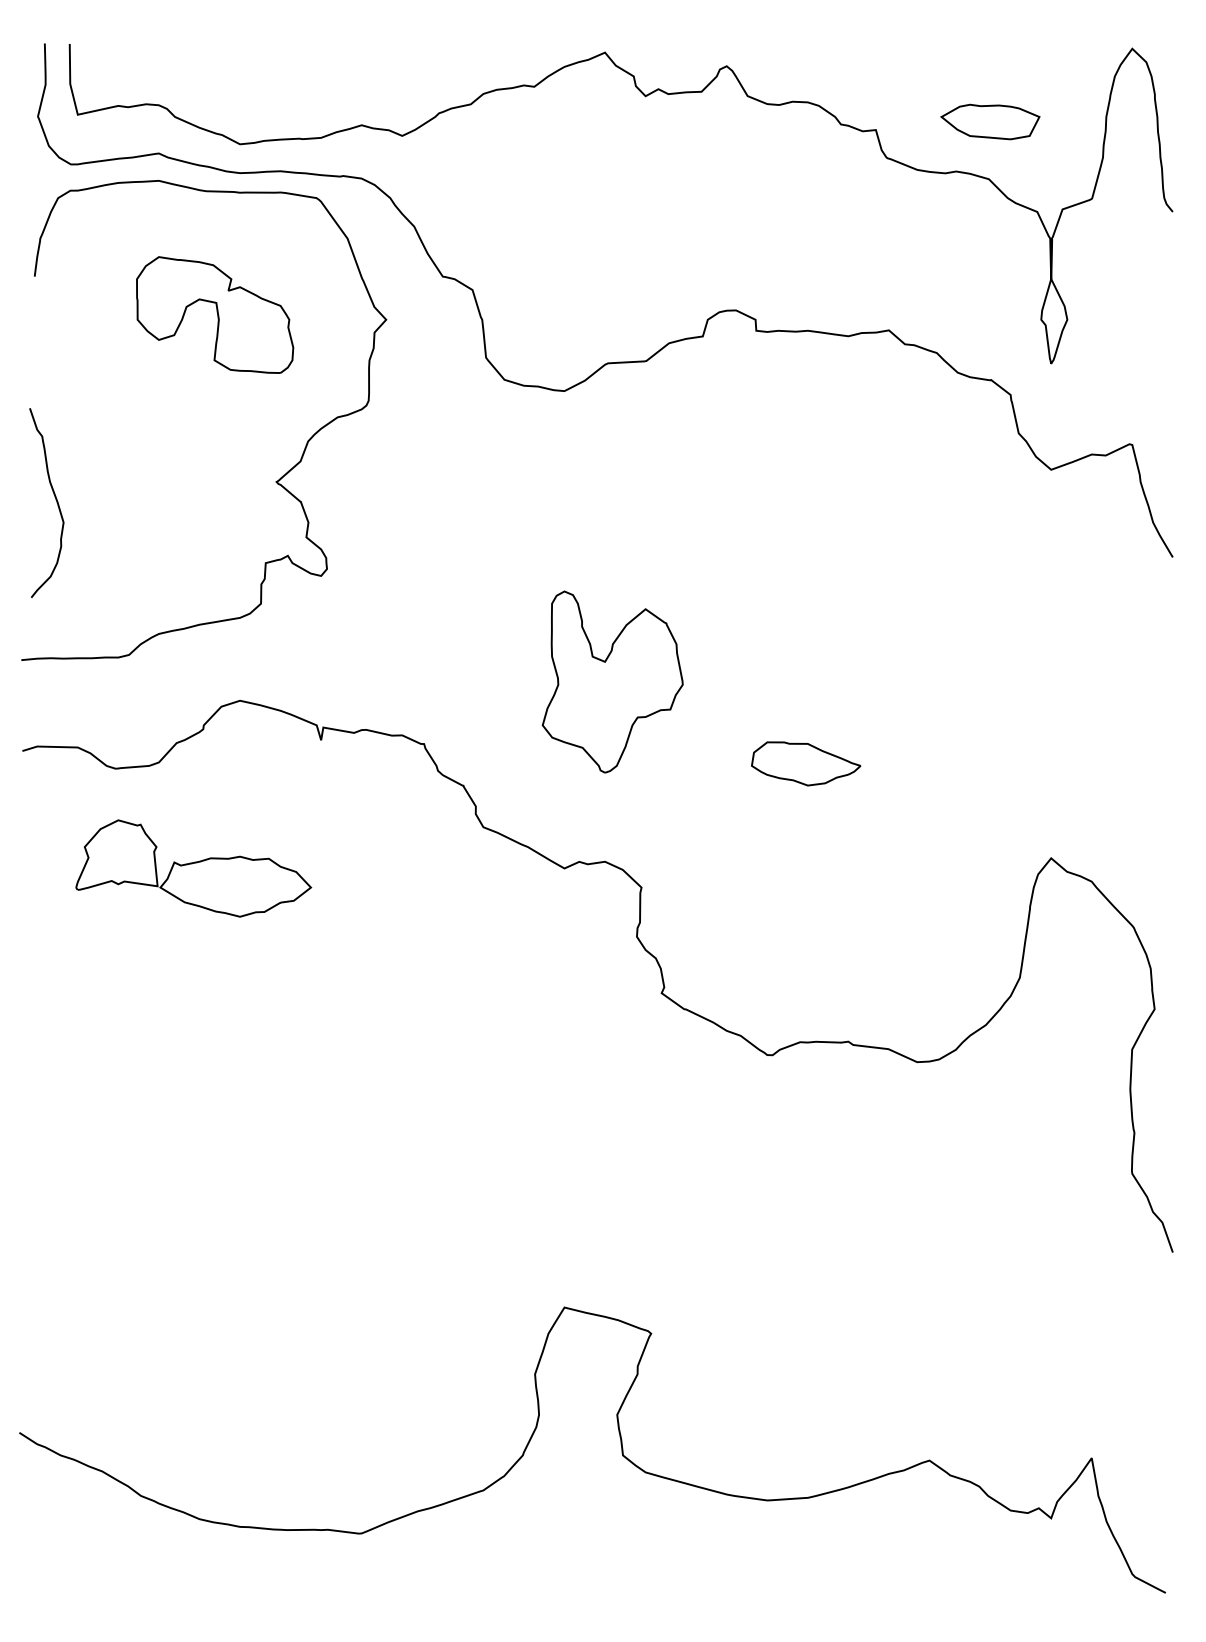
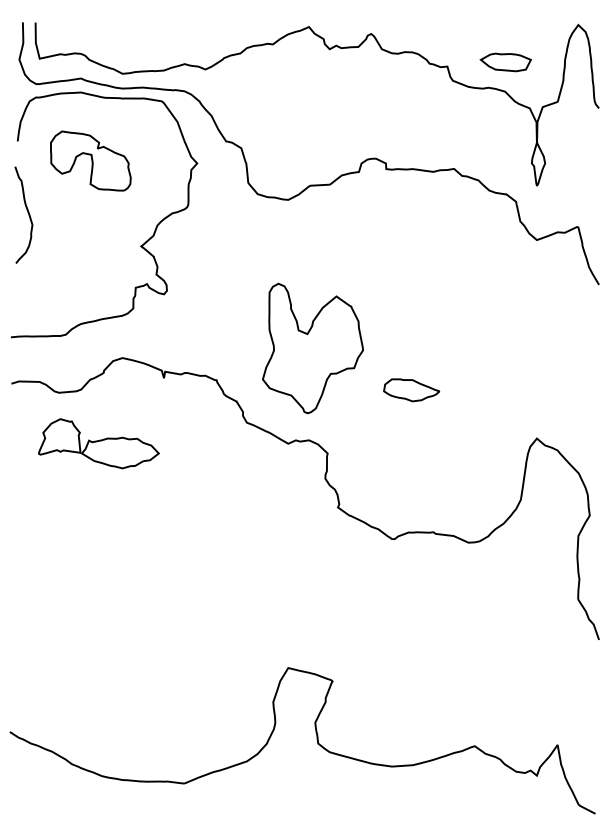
part: (214, 313) -> (90, 160), moved
curve: (53, 497) -> (27, 212), moved
part: (611, 682) -> (312, 348), size x1.4

